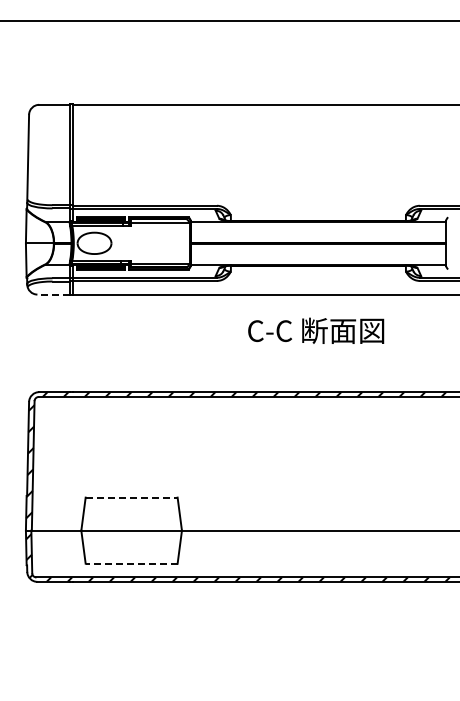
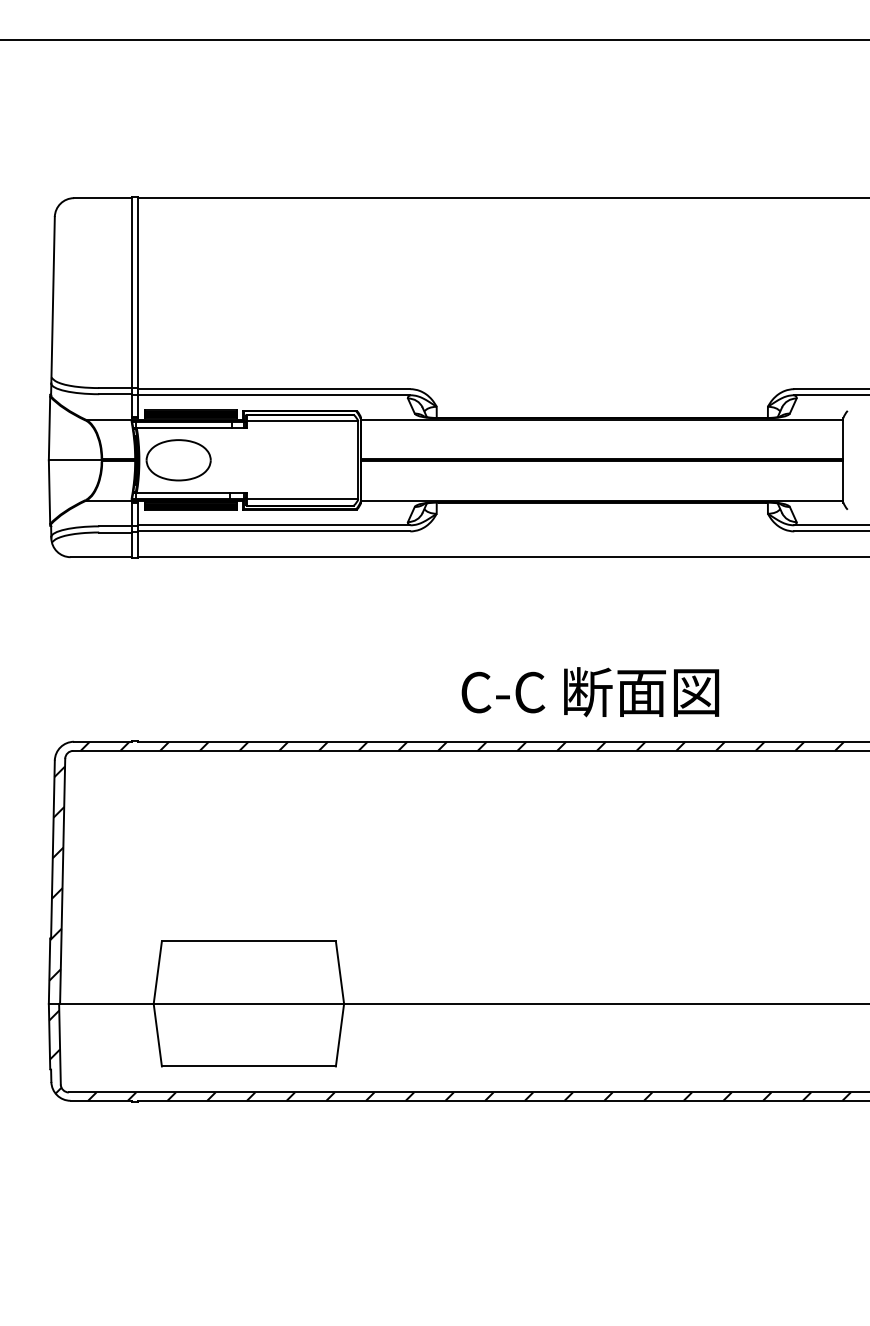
line: (53, 294) -> (101, 557), dashed -> solid
text: (316, 330) -> (591, 691), moved
line: (131, 497) -> (248, 941), dashed -> solid
line: (131, 563) -> (248, 1066), dashed -> solid

